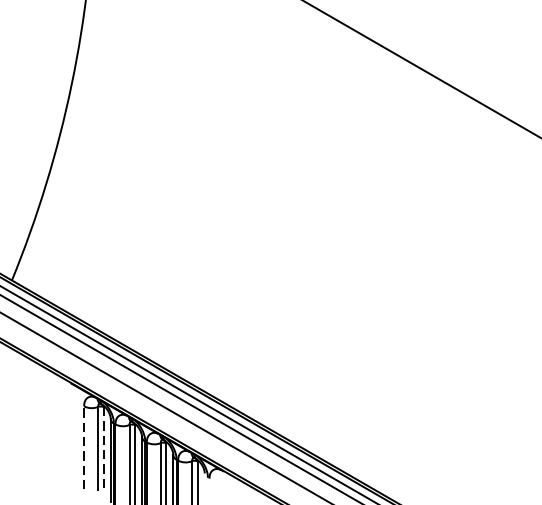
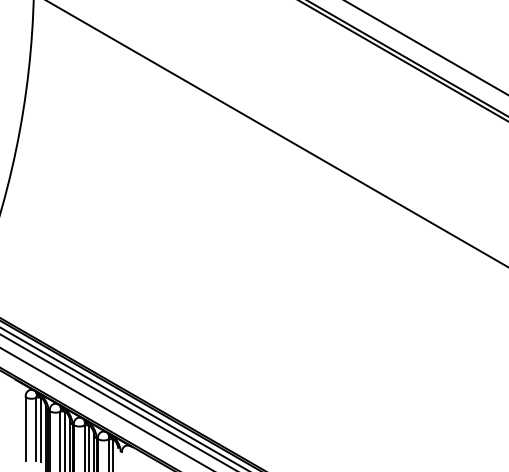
line: (83, 448) -> (25, 429), dashed -> solid
line: (103, 448) -> (40, 429), dashed -> solid

